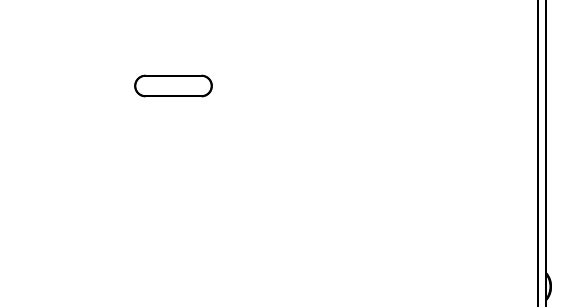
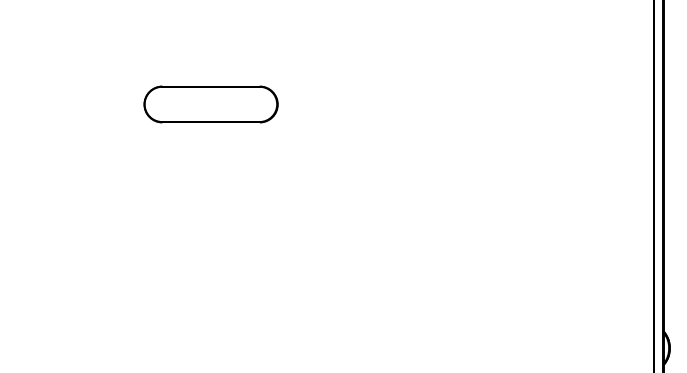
part: (173, 85) -> (211, 103), size x1.43

